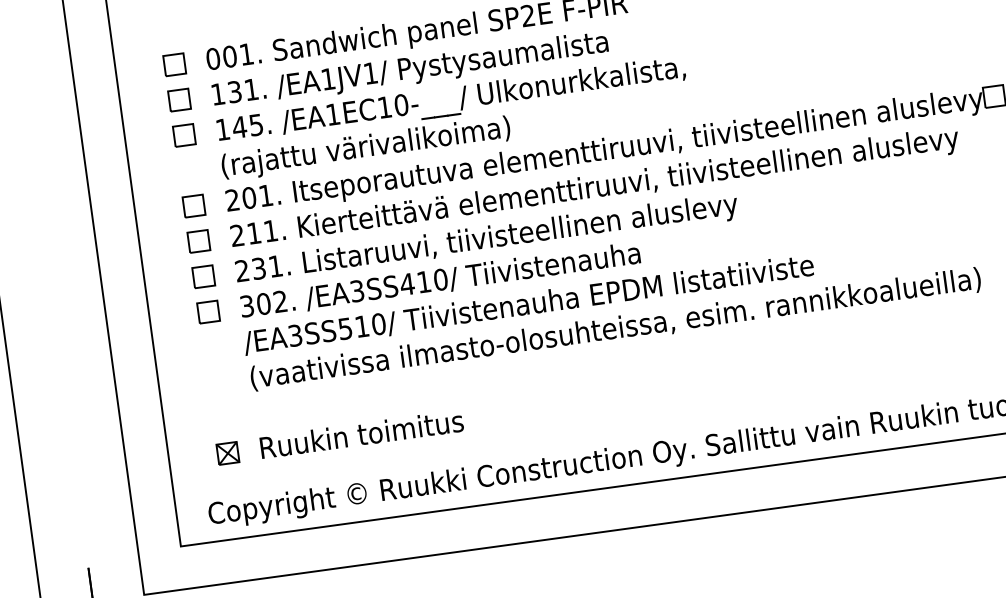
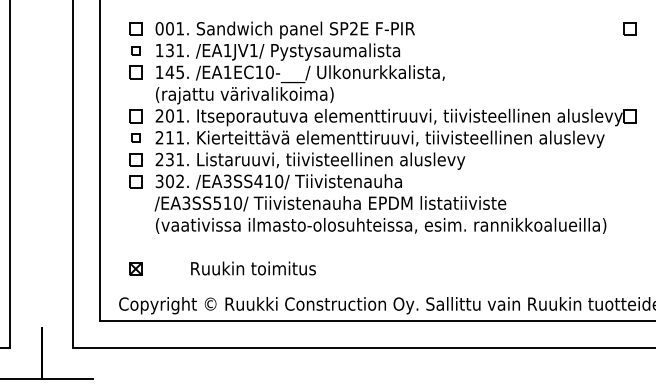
part: (179, 99) -> (135, 50), size x0.6
part: (198, 240) -> (135, 137), size x0.6
text: (361, 434) -> (253, 268), moved

